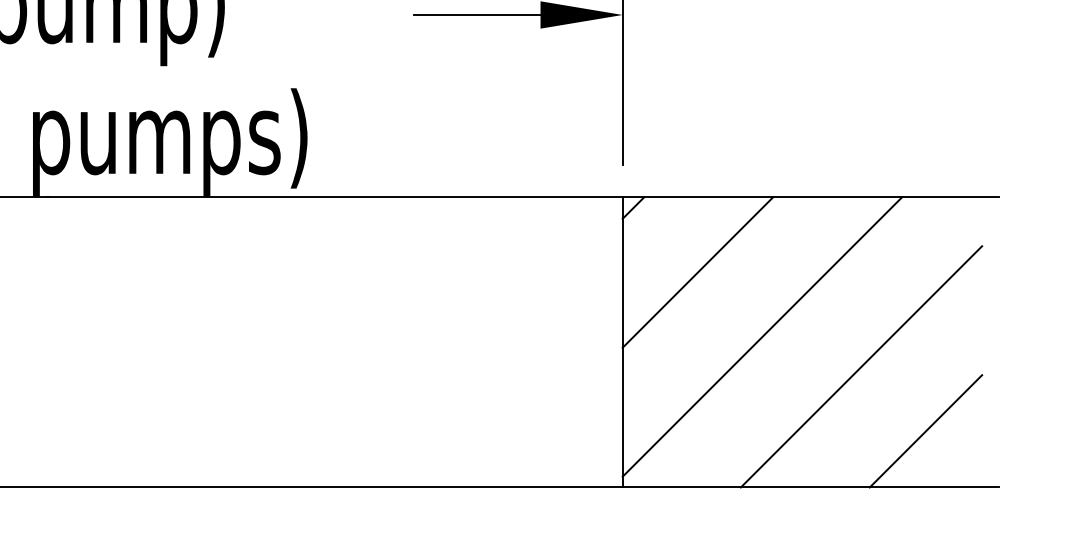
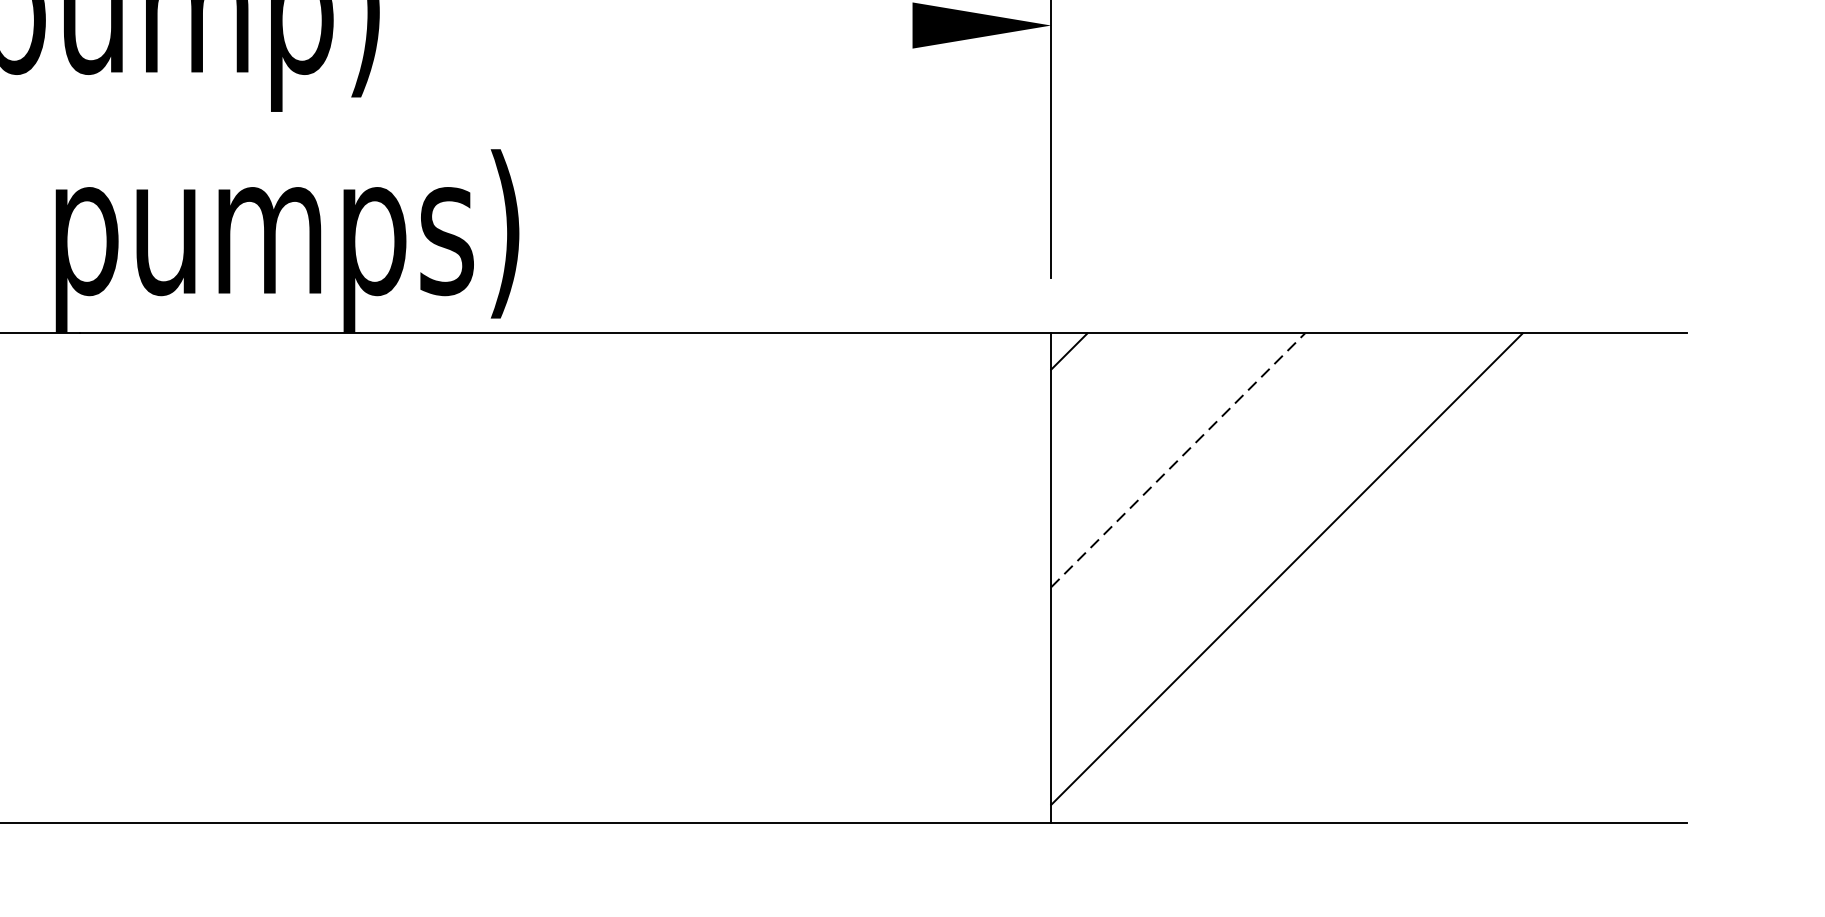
line: (476, 14) -> (804, 24), removed
line: (698, 272) -> (1179, 460), solid -> dashed
line: (861, 366) -> (1454, 618), removed
line: (925, 431) -> (1562, 728), removed

